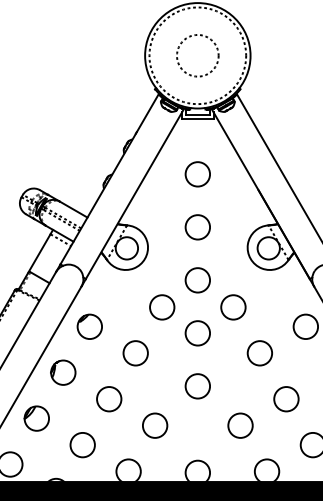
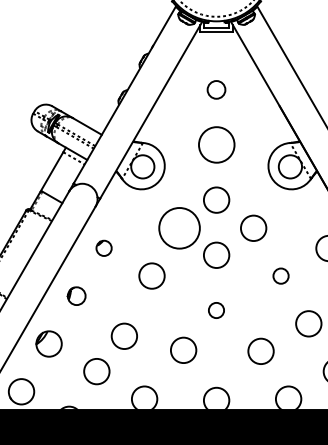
circle: (197, 174) -> (216, 90), size x0.7
circle: (197, 227) -> (216, 145), size x1.4
circle: (162, 307) -> (179, 228), size x1.6
part: (89, 326) -> (103, 248), size x0.6
circle: (259, 353) -> (280, 276), size x0.6
part: (63, 372) -> (76, 296), size x0.7
circle: (197, 386) -> (216, 310), size x0.6
circle: (109, 399) -> (124, 336), moved
circle: (155, 425) -> (184, 350), moved

